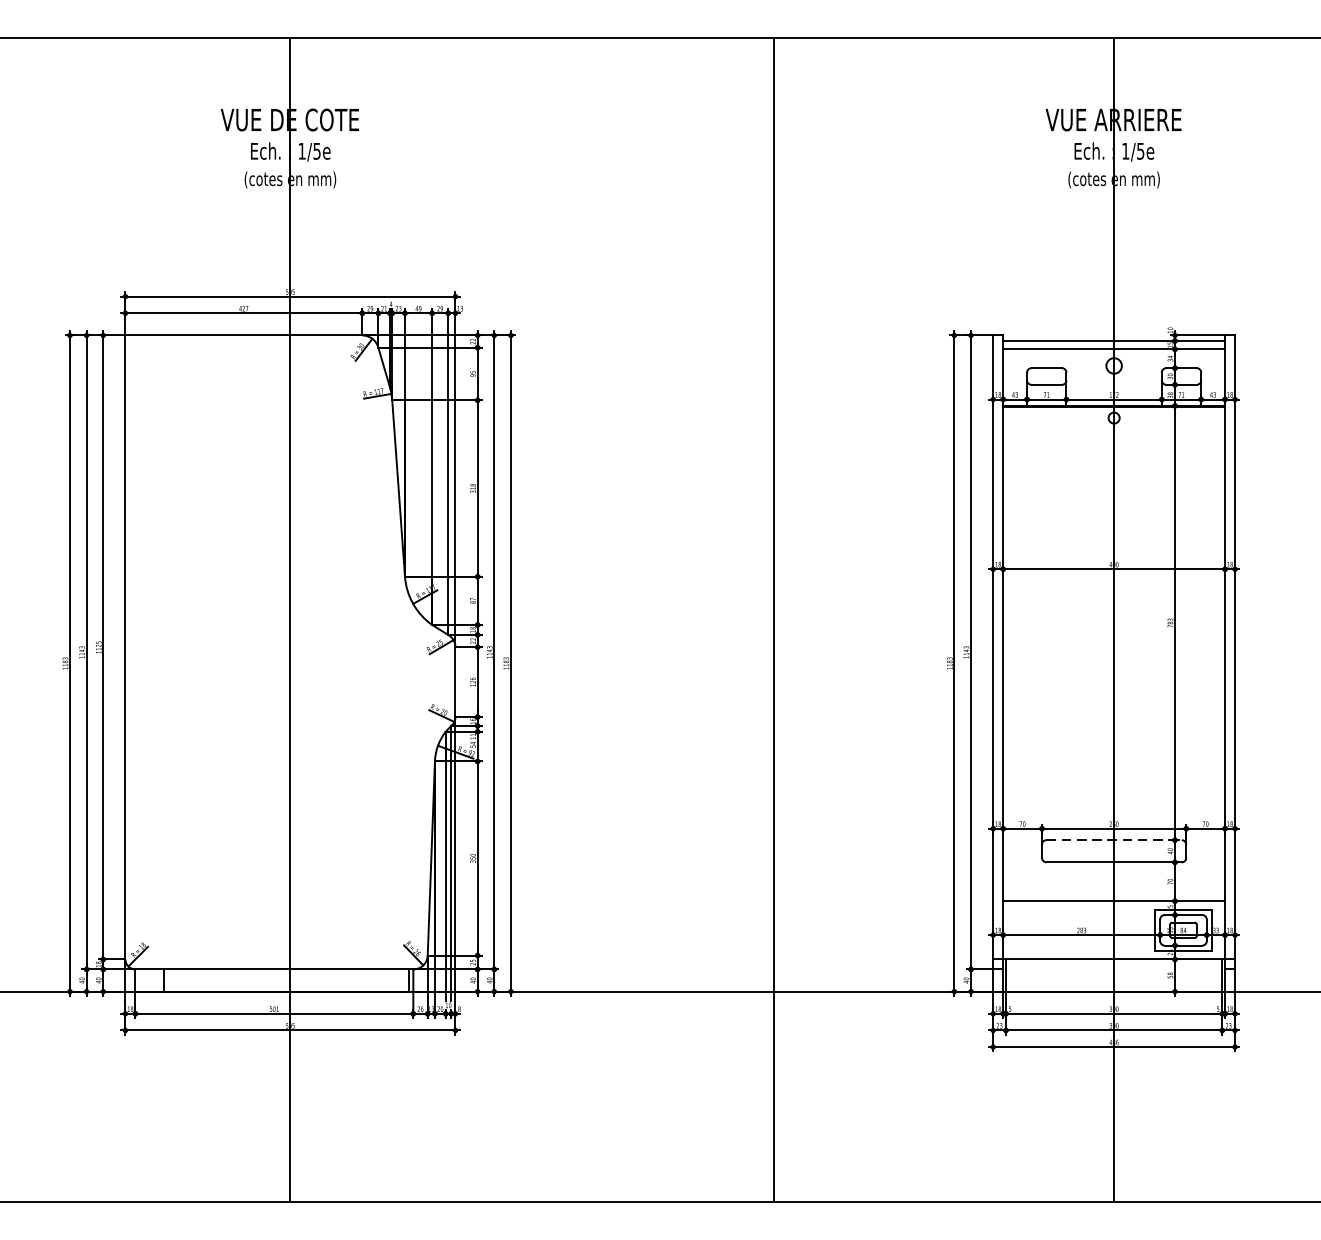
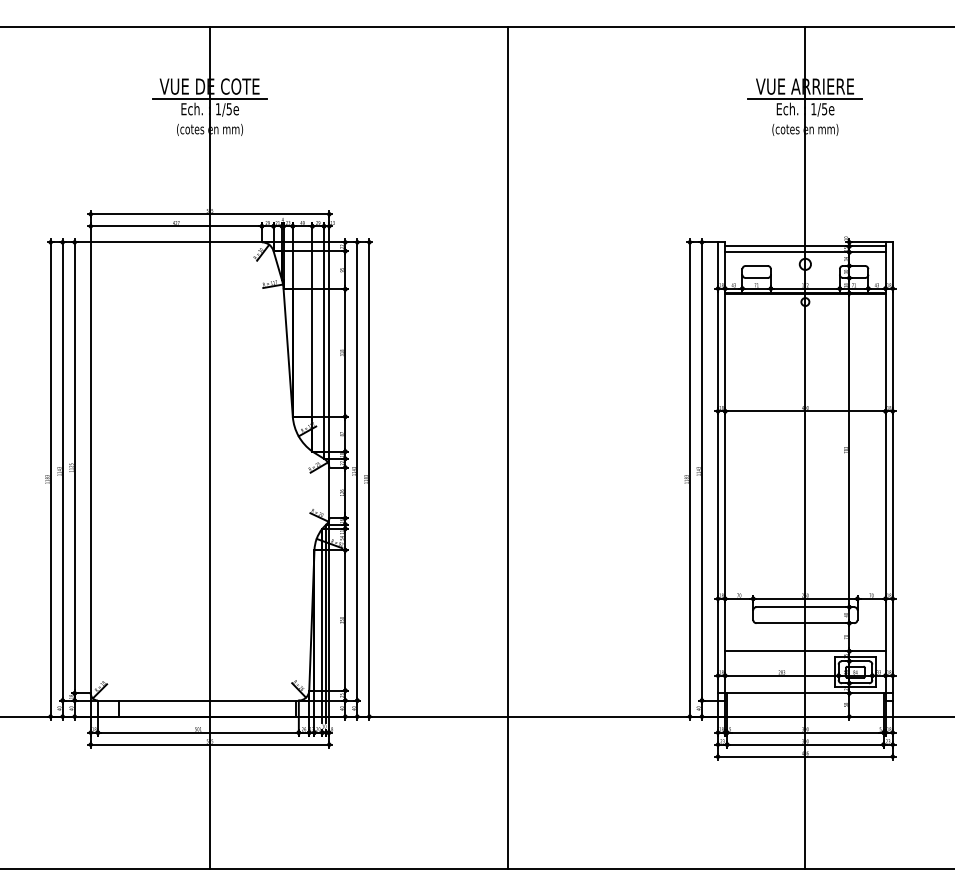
line: (289, 137) -> (209, 99), added
line: (1114, 137) -> (805, 99), added
line: (773, 619) -> (507, 447), moved
line: (1114, 840) -> (805, 607), dashed -> solid

